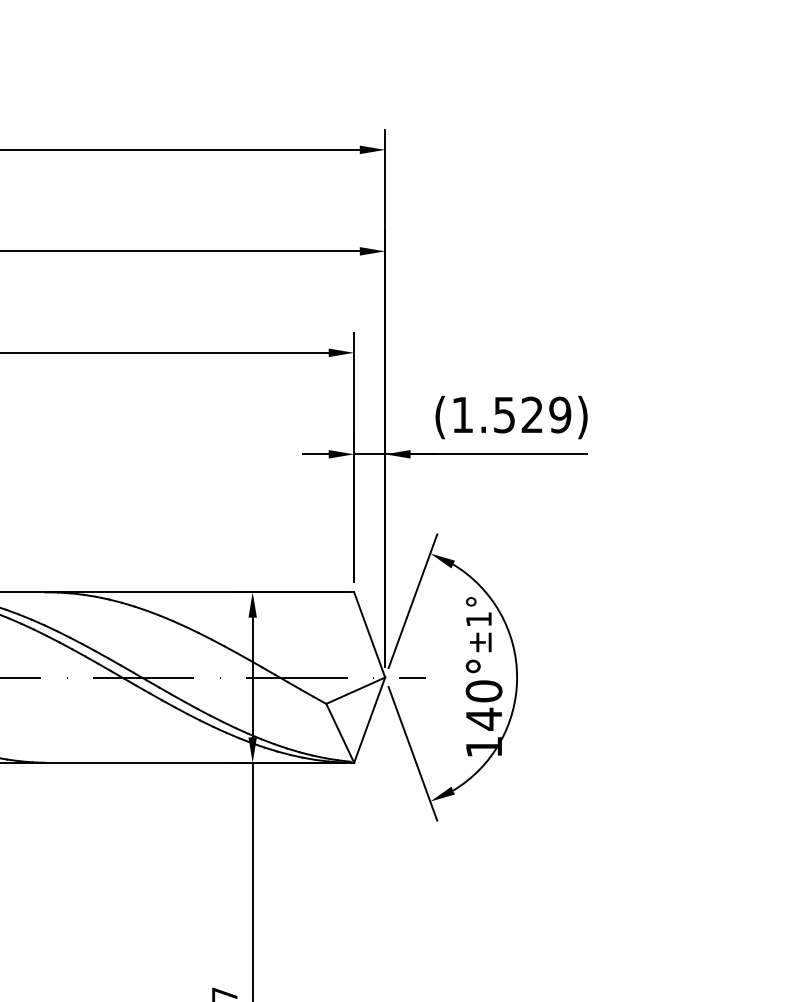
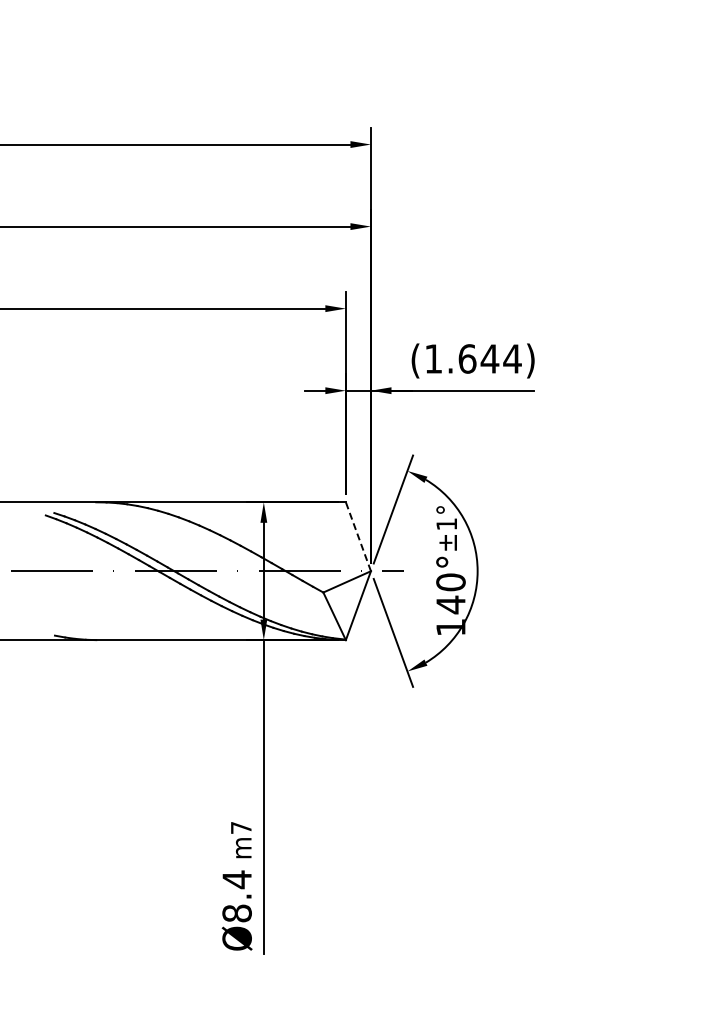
text: (531, 414) -> (489, 358), (1.529) -> (1.644)
line: (369, 634) -> (358, 536), solid -> dashed

